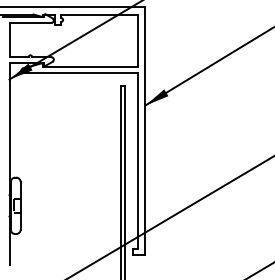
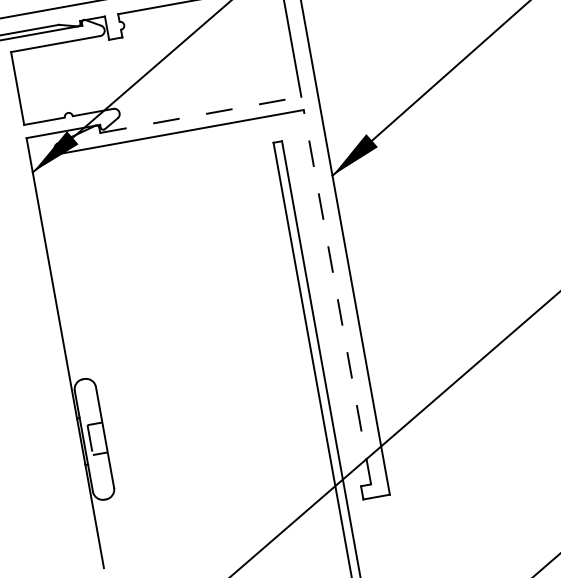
line: (91, 67) -> (202, 115), solid -> dashed
line: (137, 161) -> (336, 298), solid -> dashed

